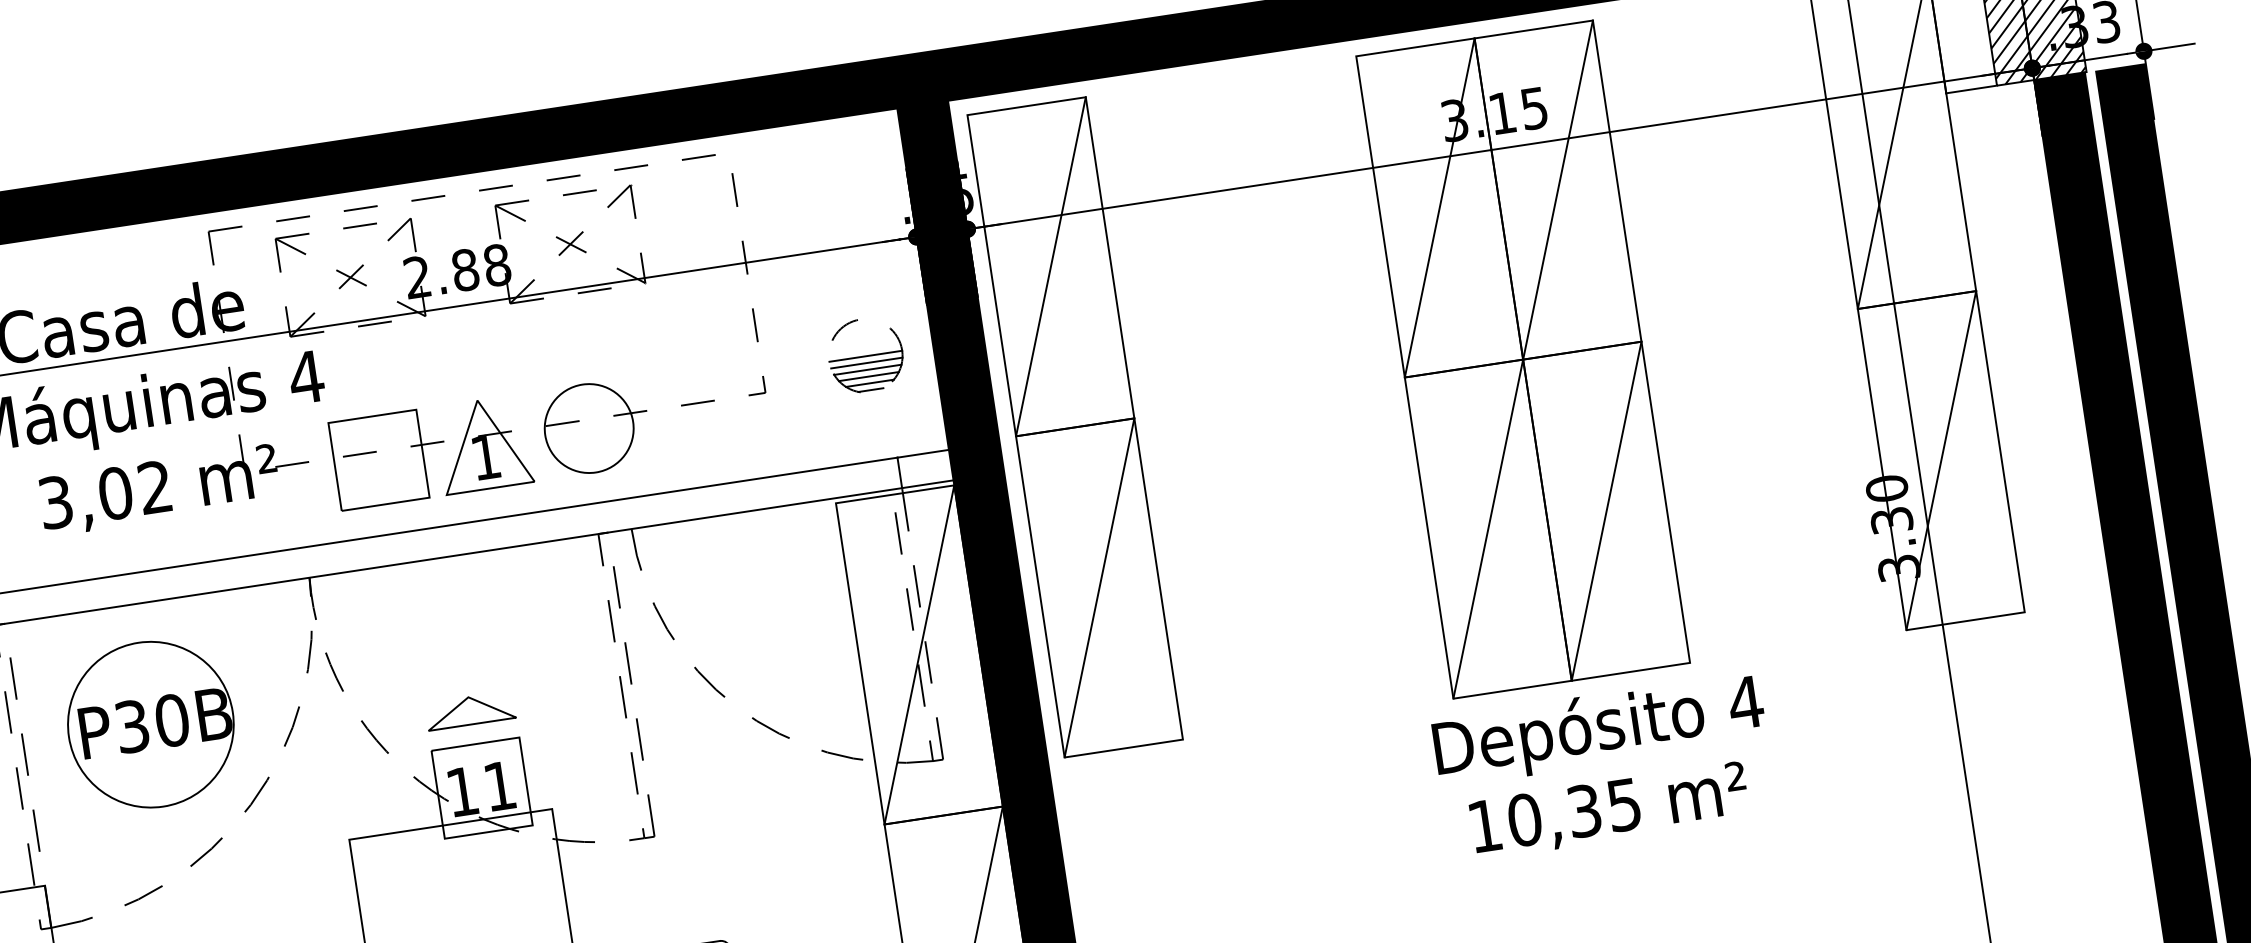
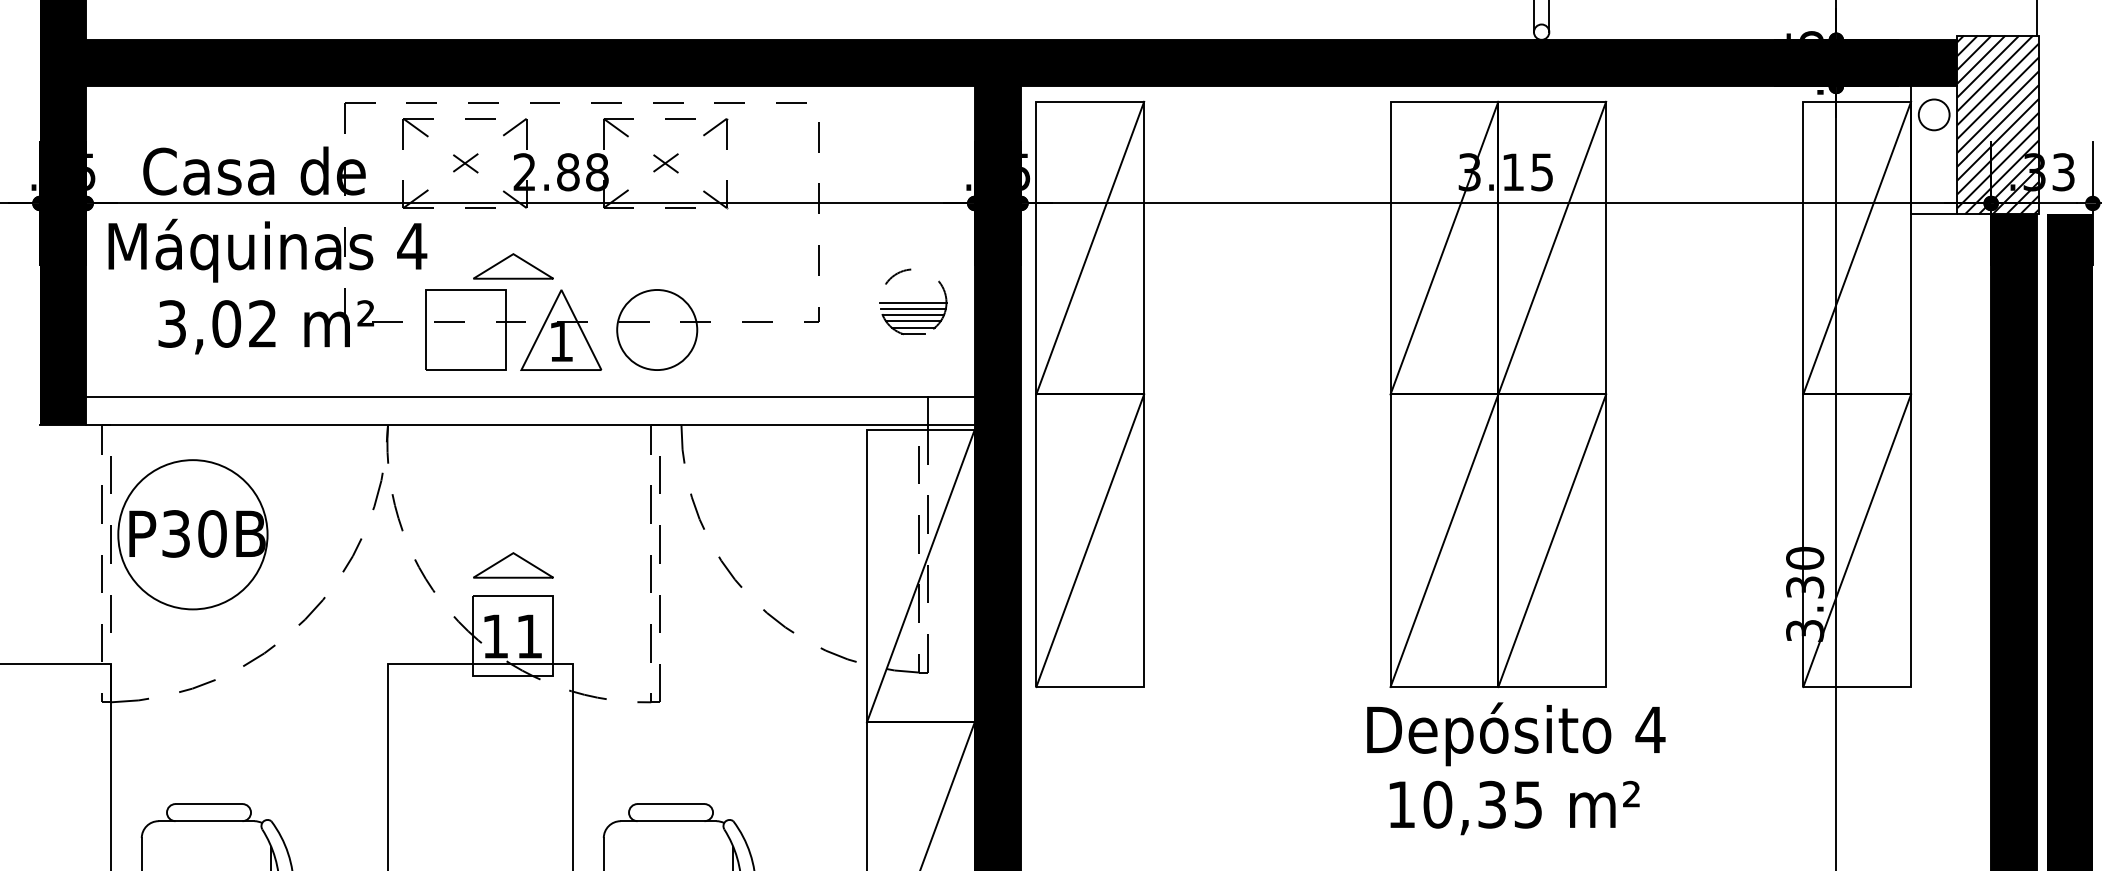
part: (420, 382) -> (513, 266), added
part: (150, 724) -> (192, 534), moved

